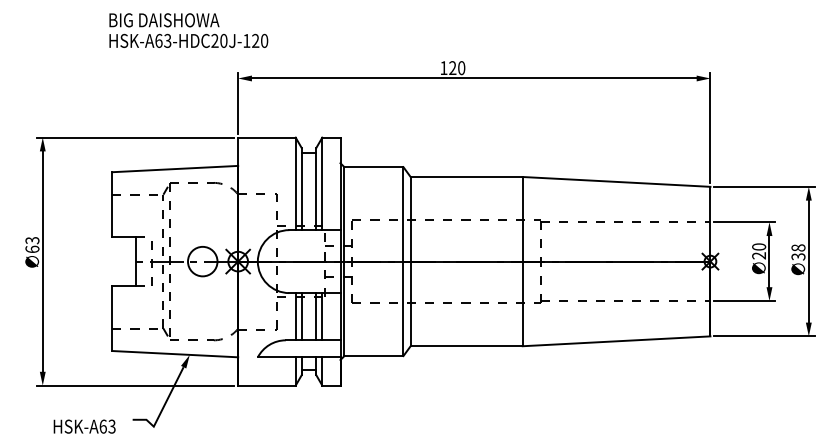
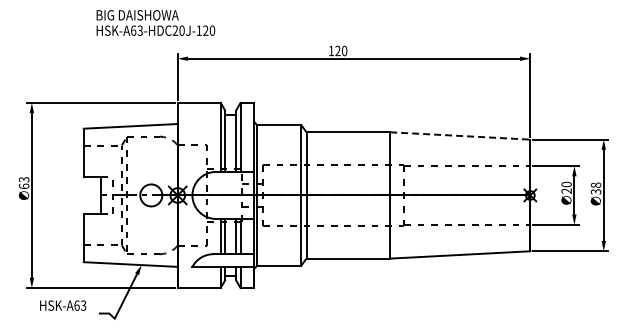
text: (188, 29) -> (155, 22), moved
line: (616, 181) -> (460, 135), solid -> dashed
text: (85, 426) -> (63, 305), moved

